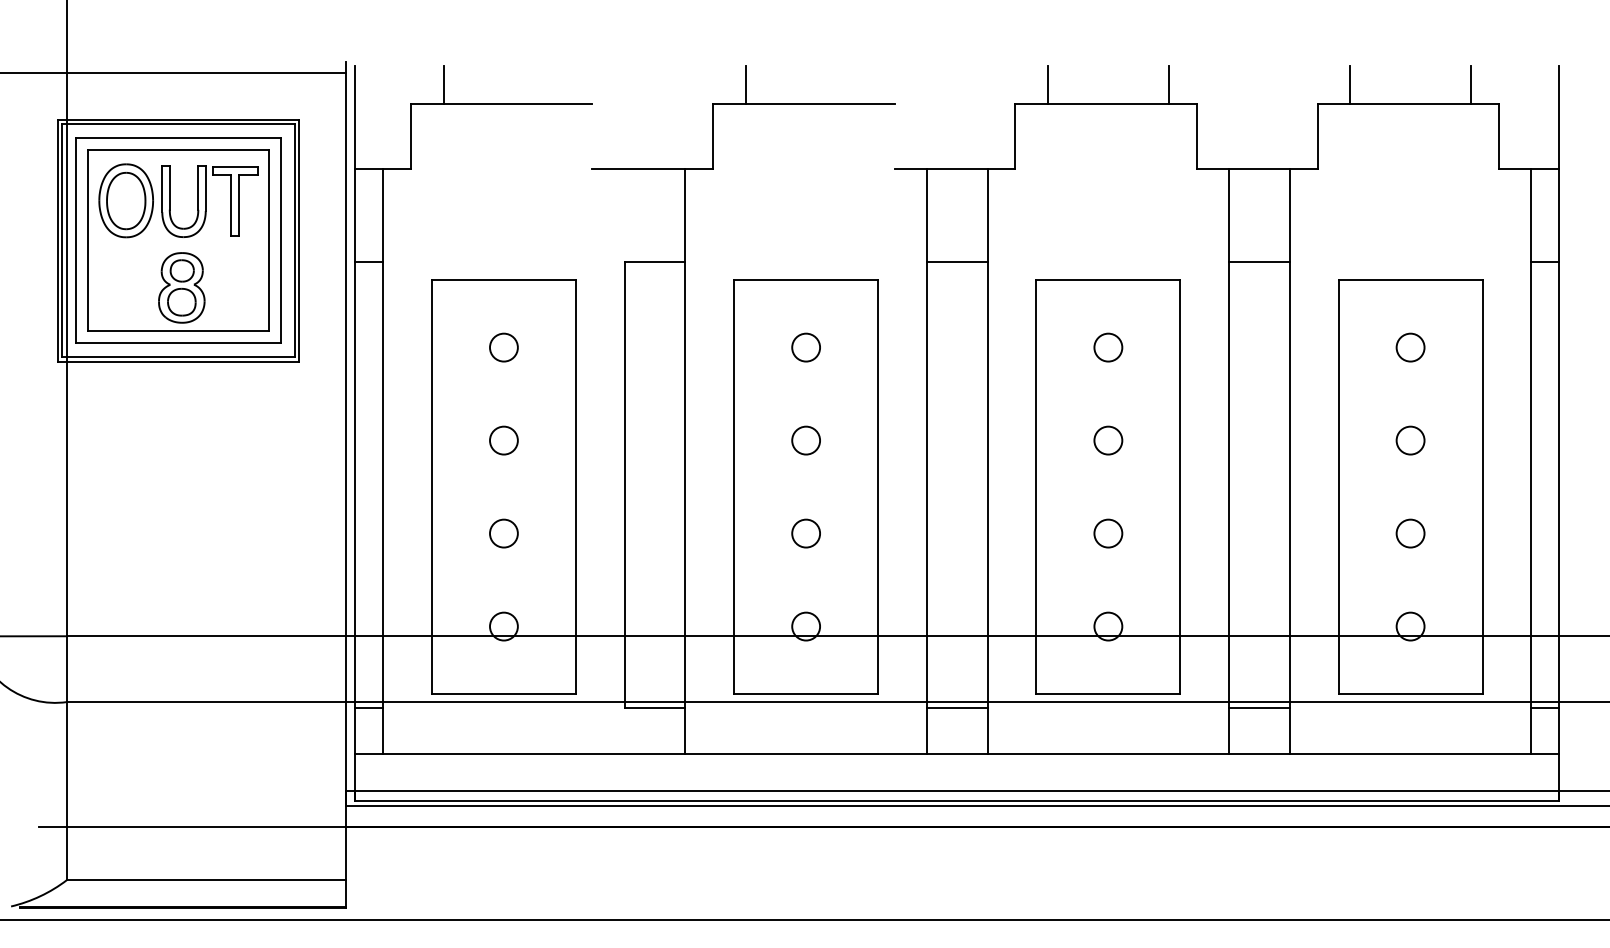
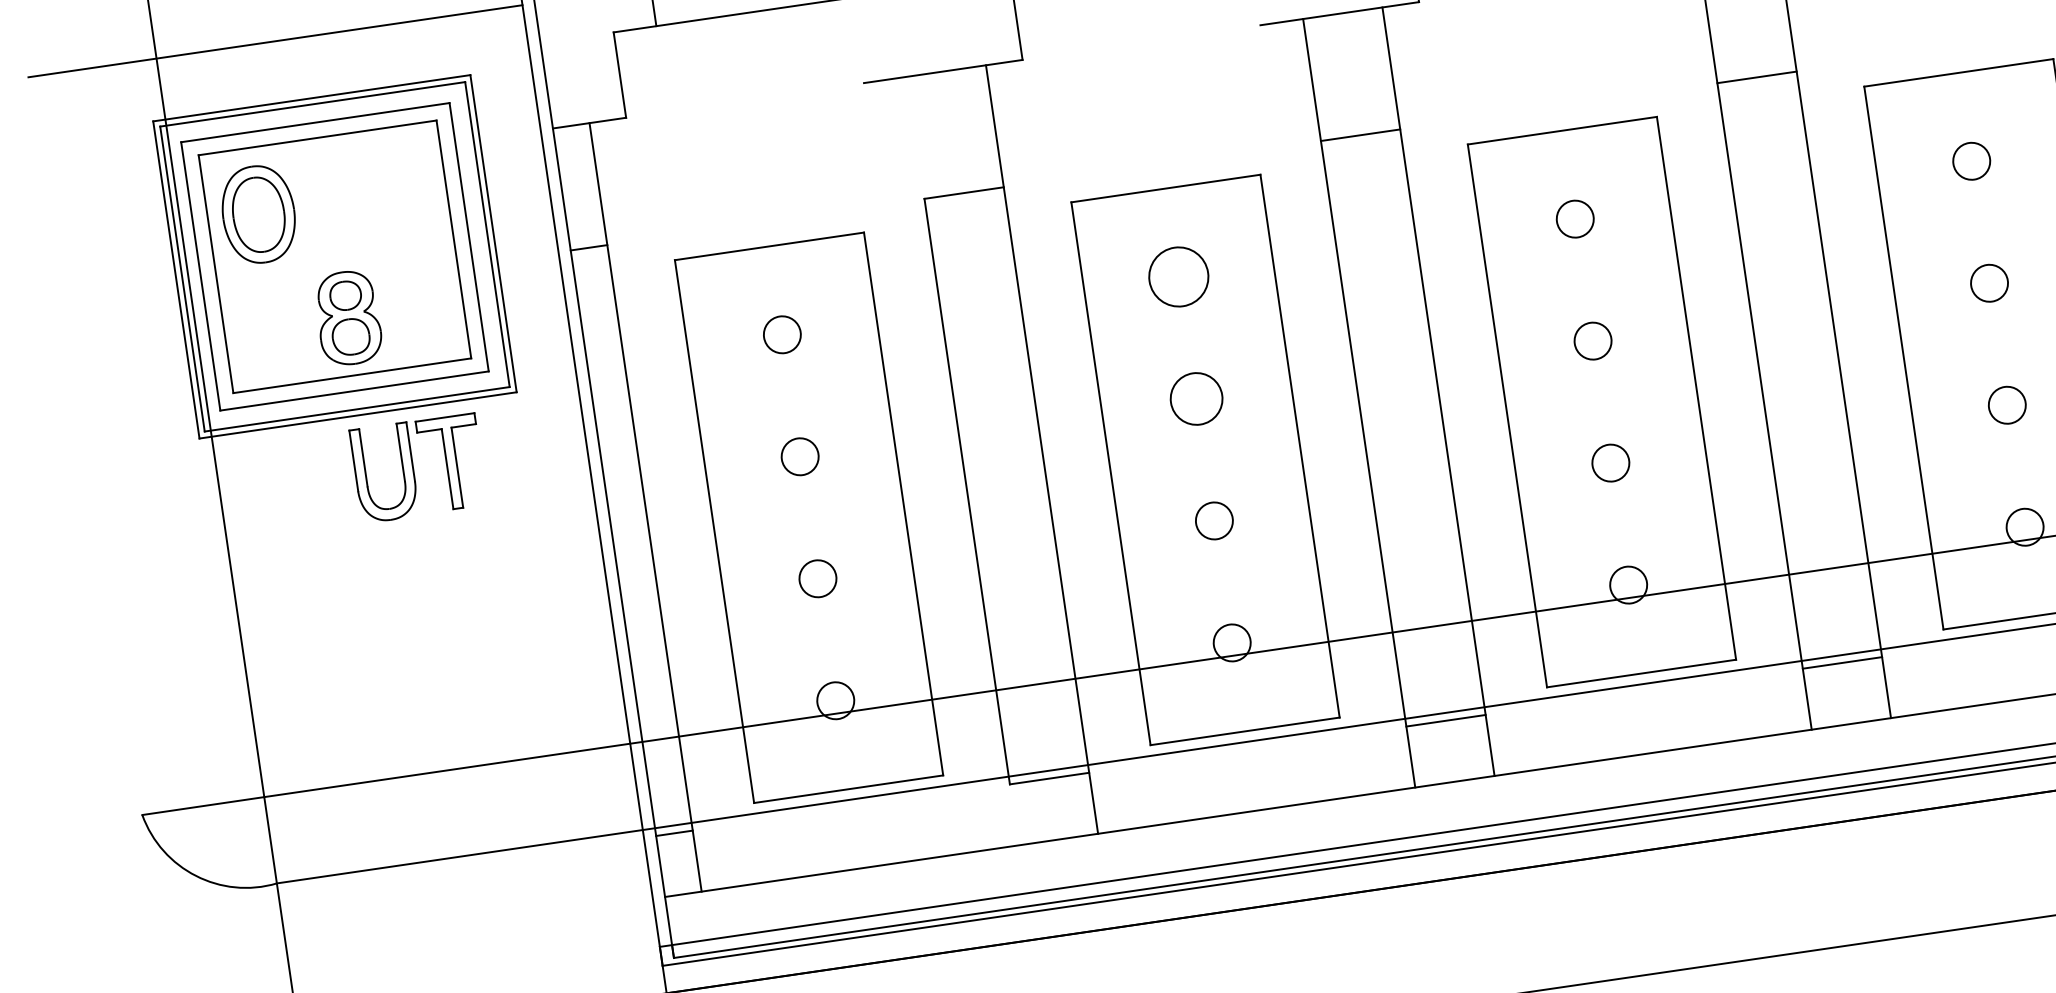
part: (209, 201) -> (418, 468), moved
circle: (806, 347) -> (1179, 276), size x1.6
circle: (806, 440) -> (1197, 398), size x1.4

